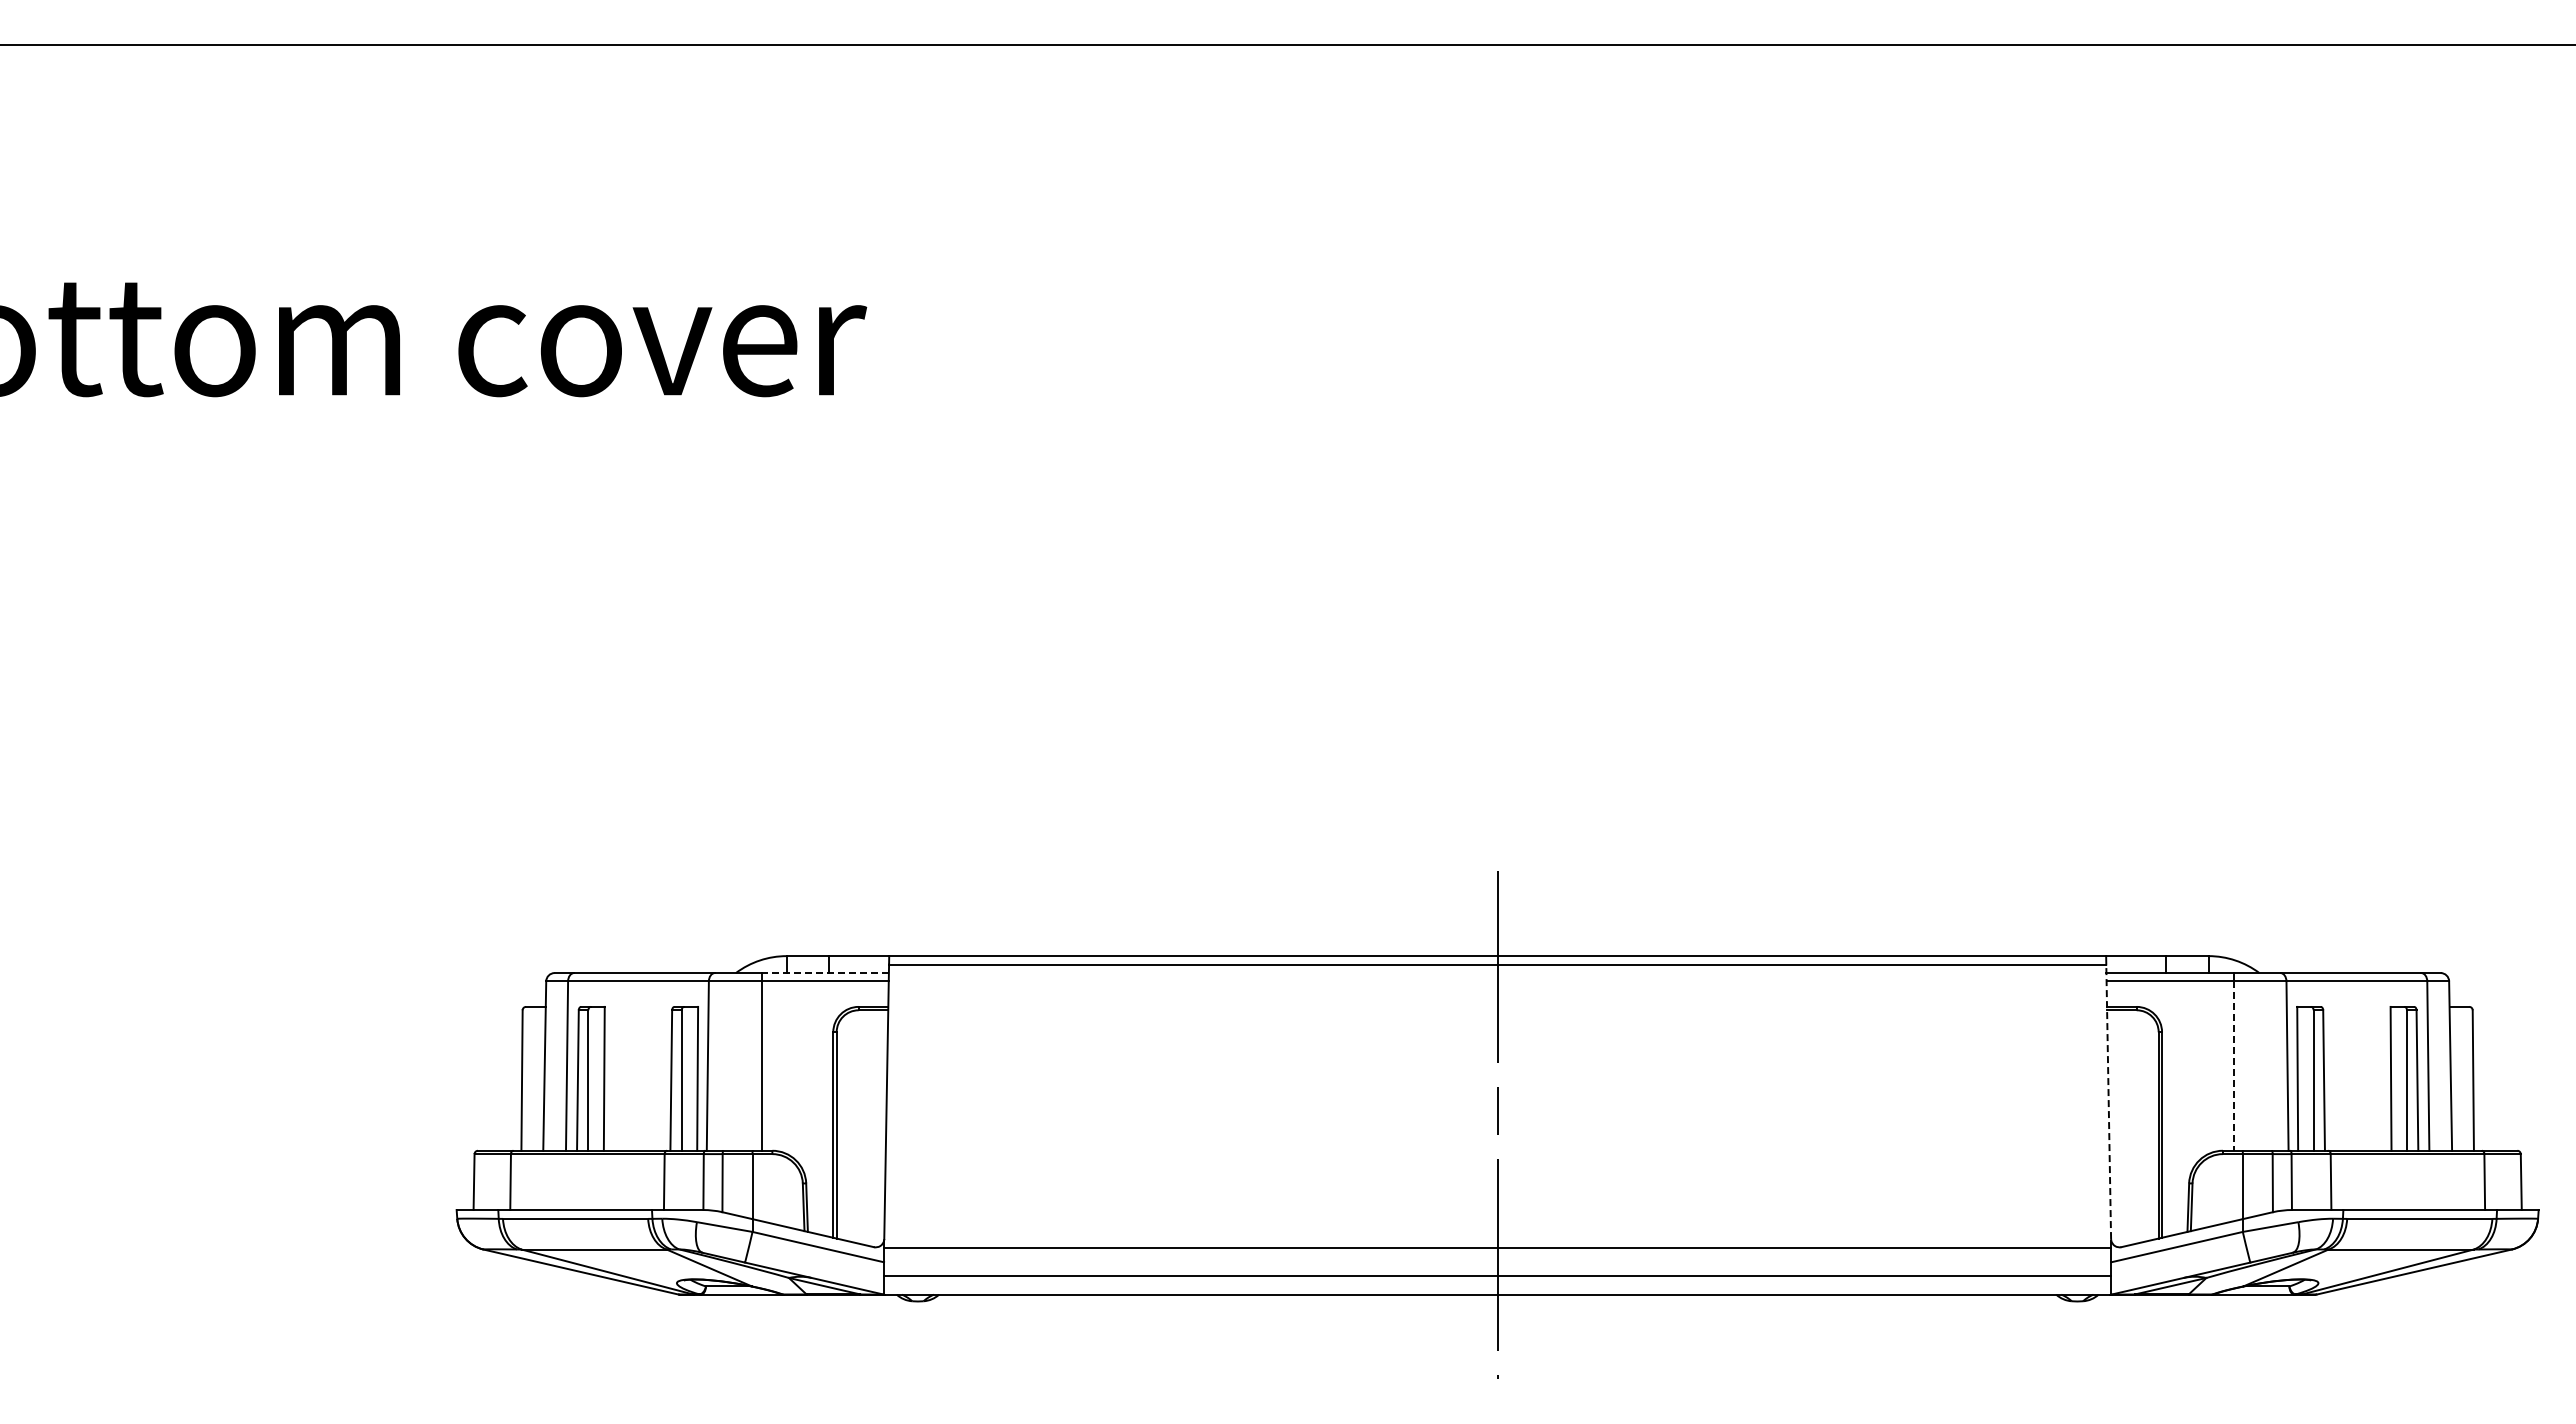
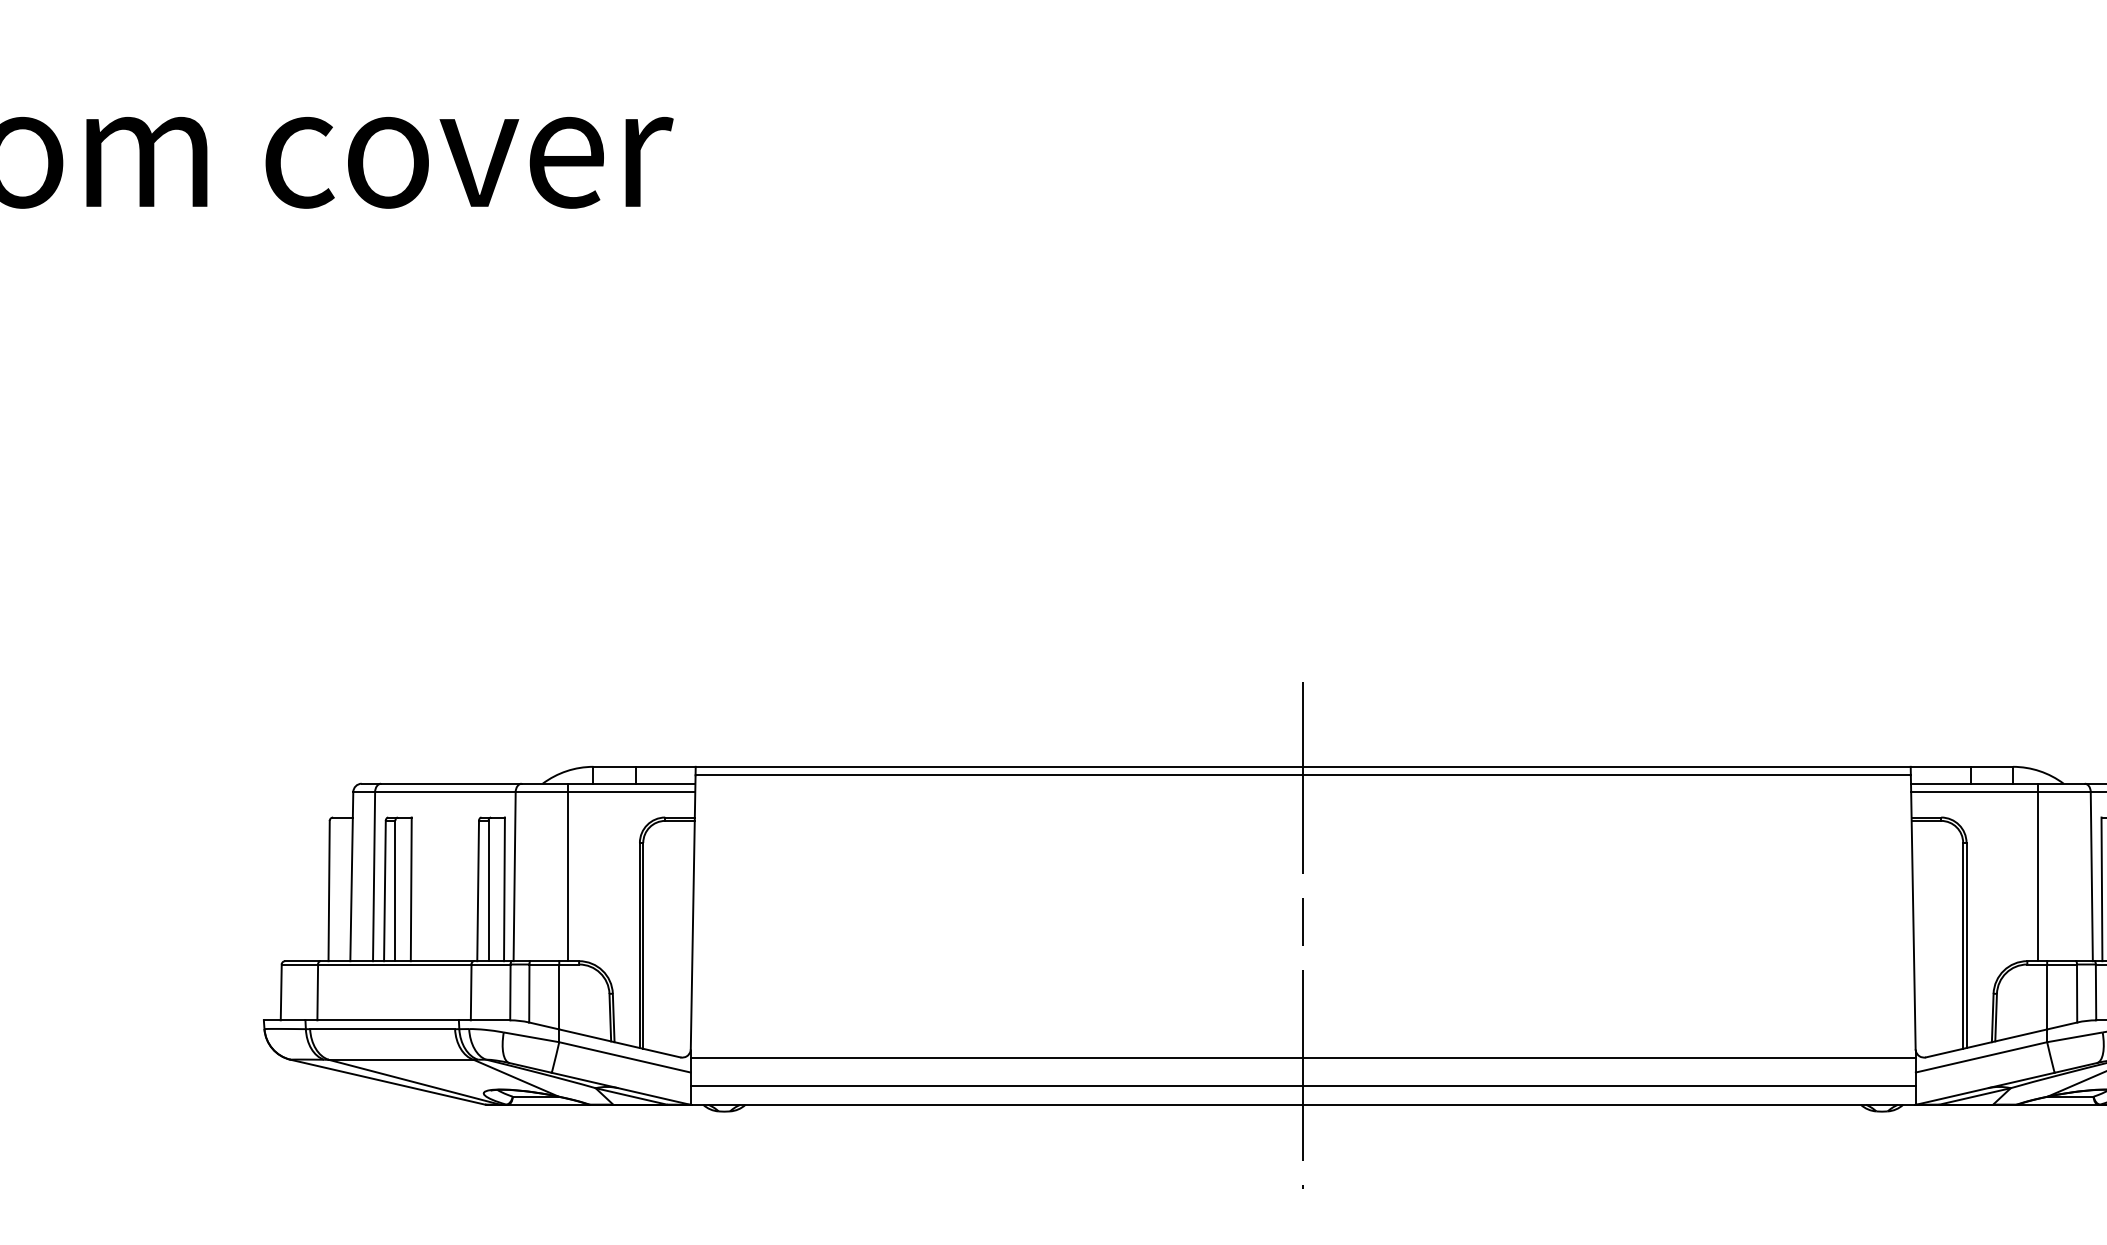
line: (825, 973) -> (632, 784), dashed -> solid
line: (2233, 1066) -> (2037, 877), dashed -> solid
line: (2108, 1101) -> (1913, 911), dashed -> solid

